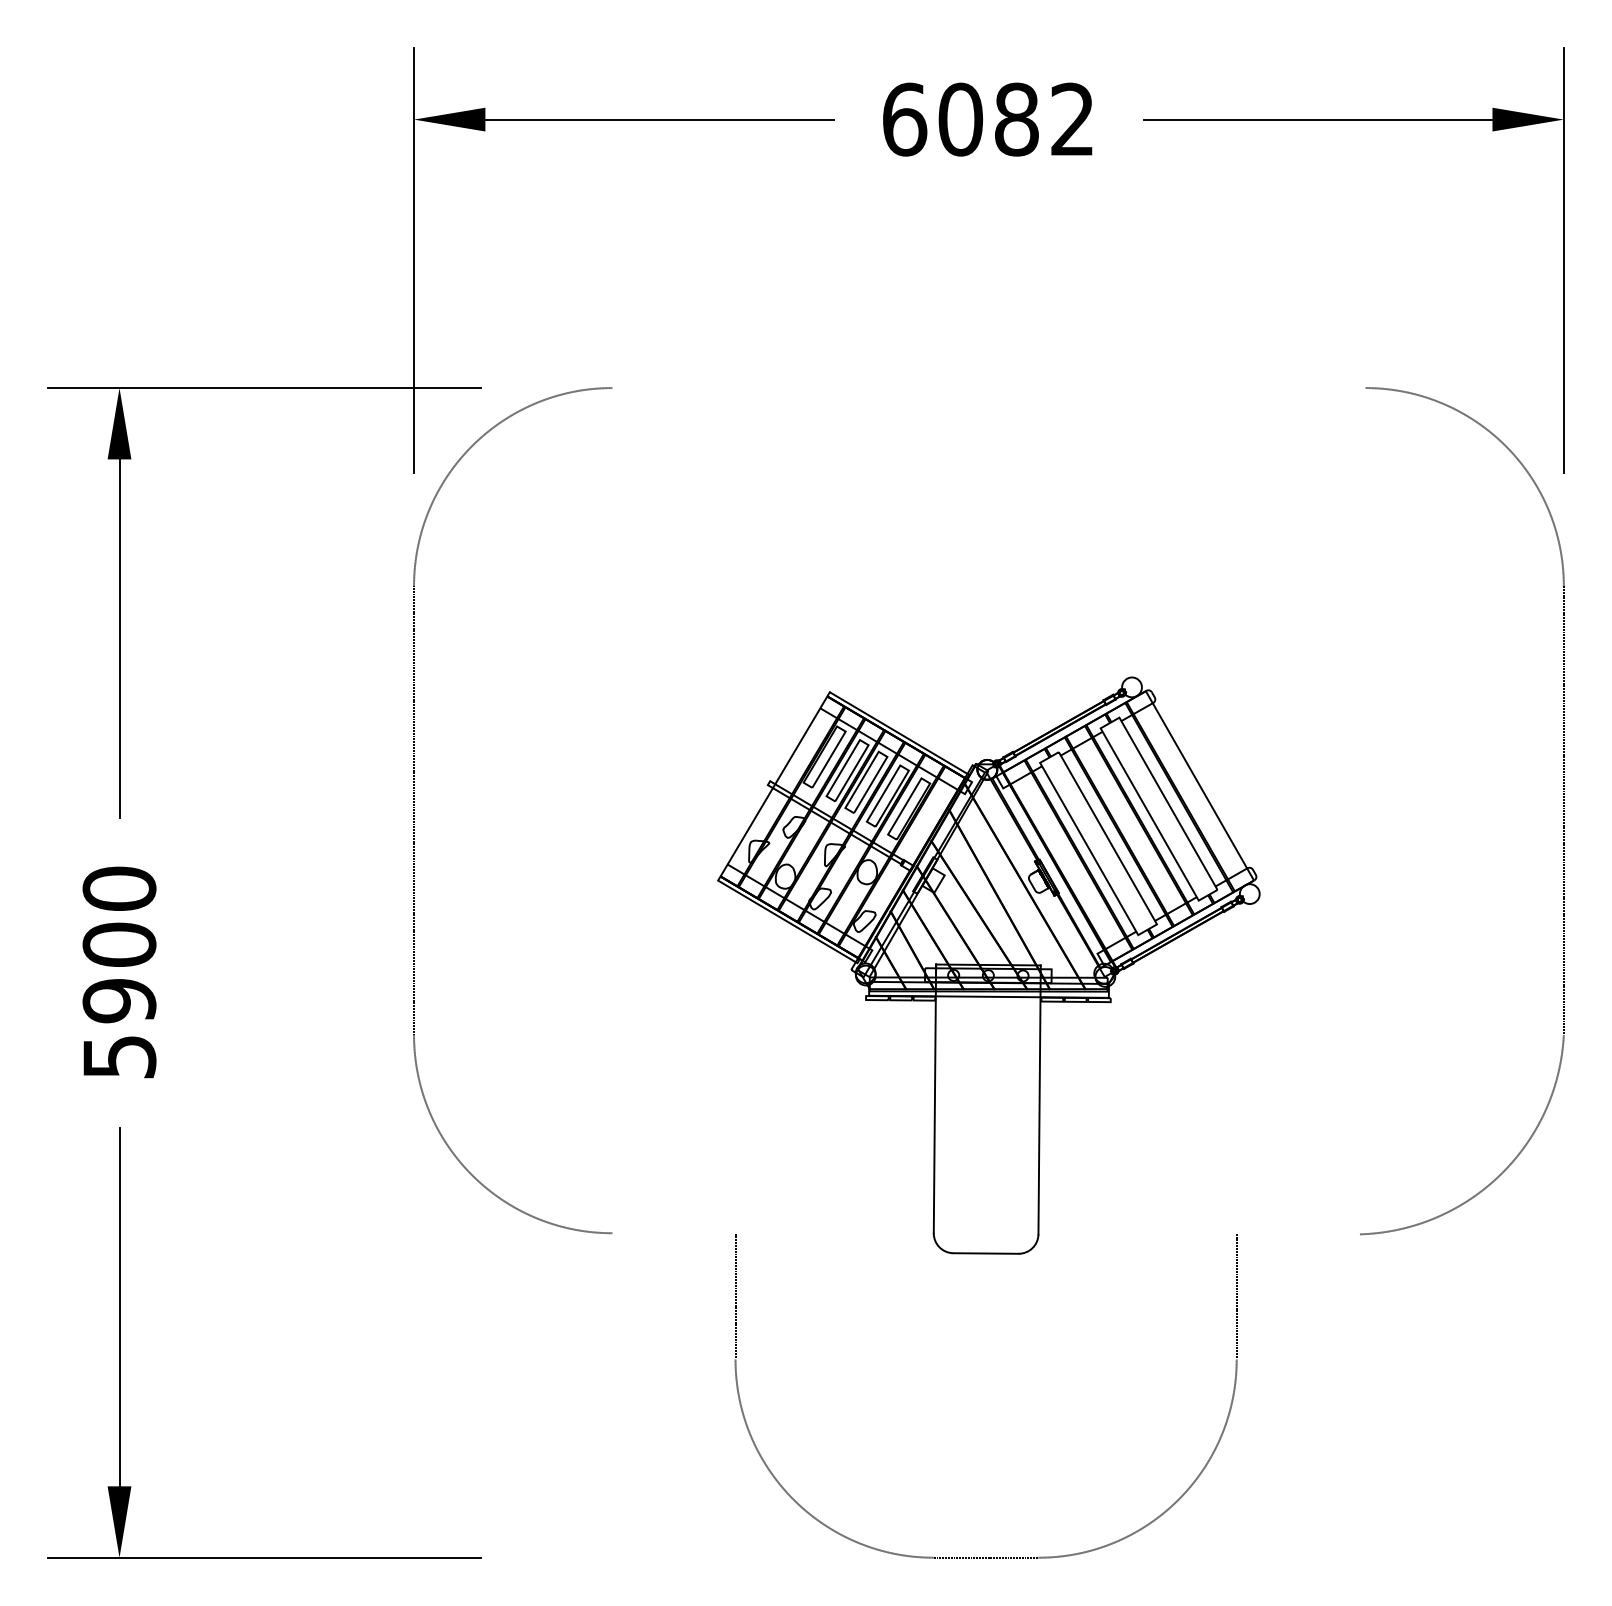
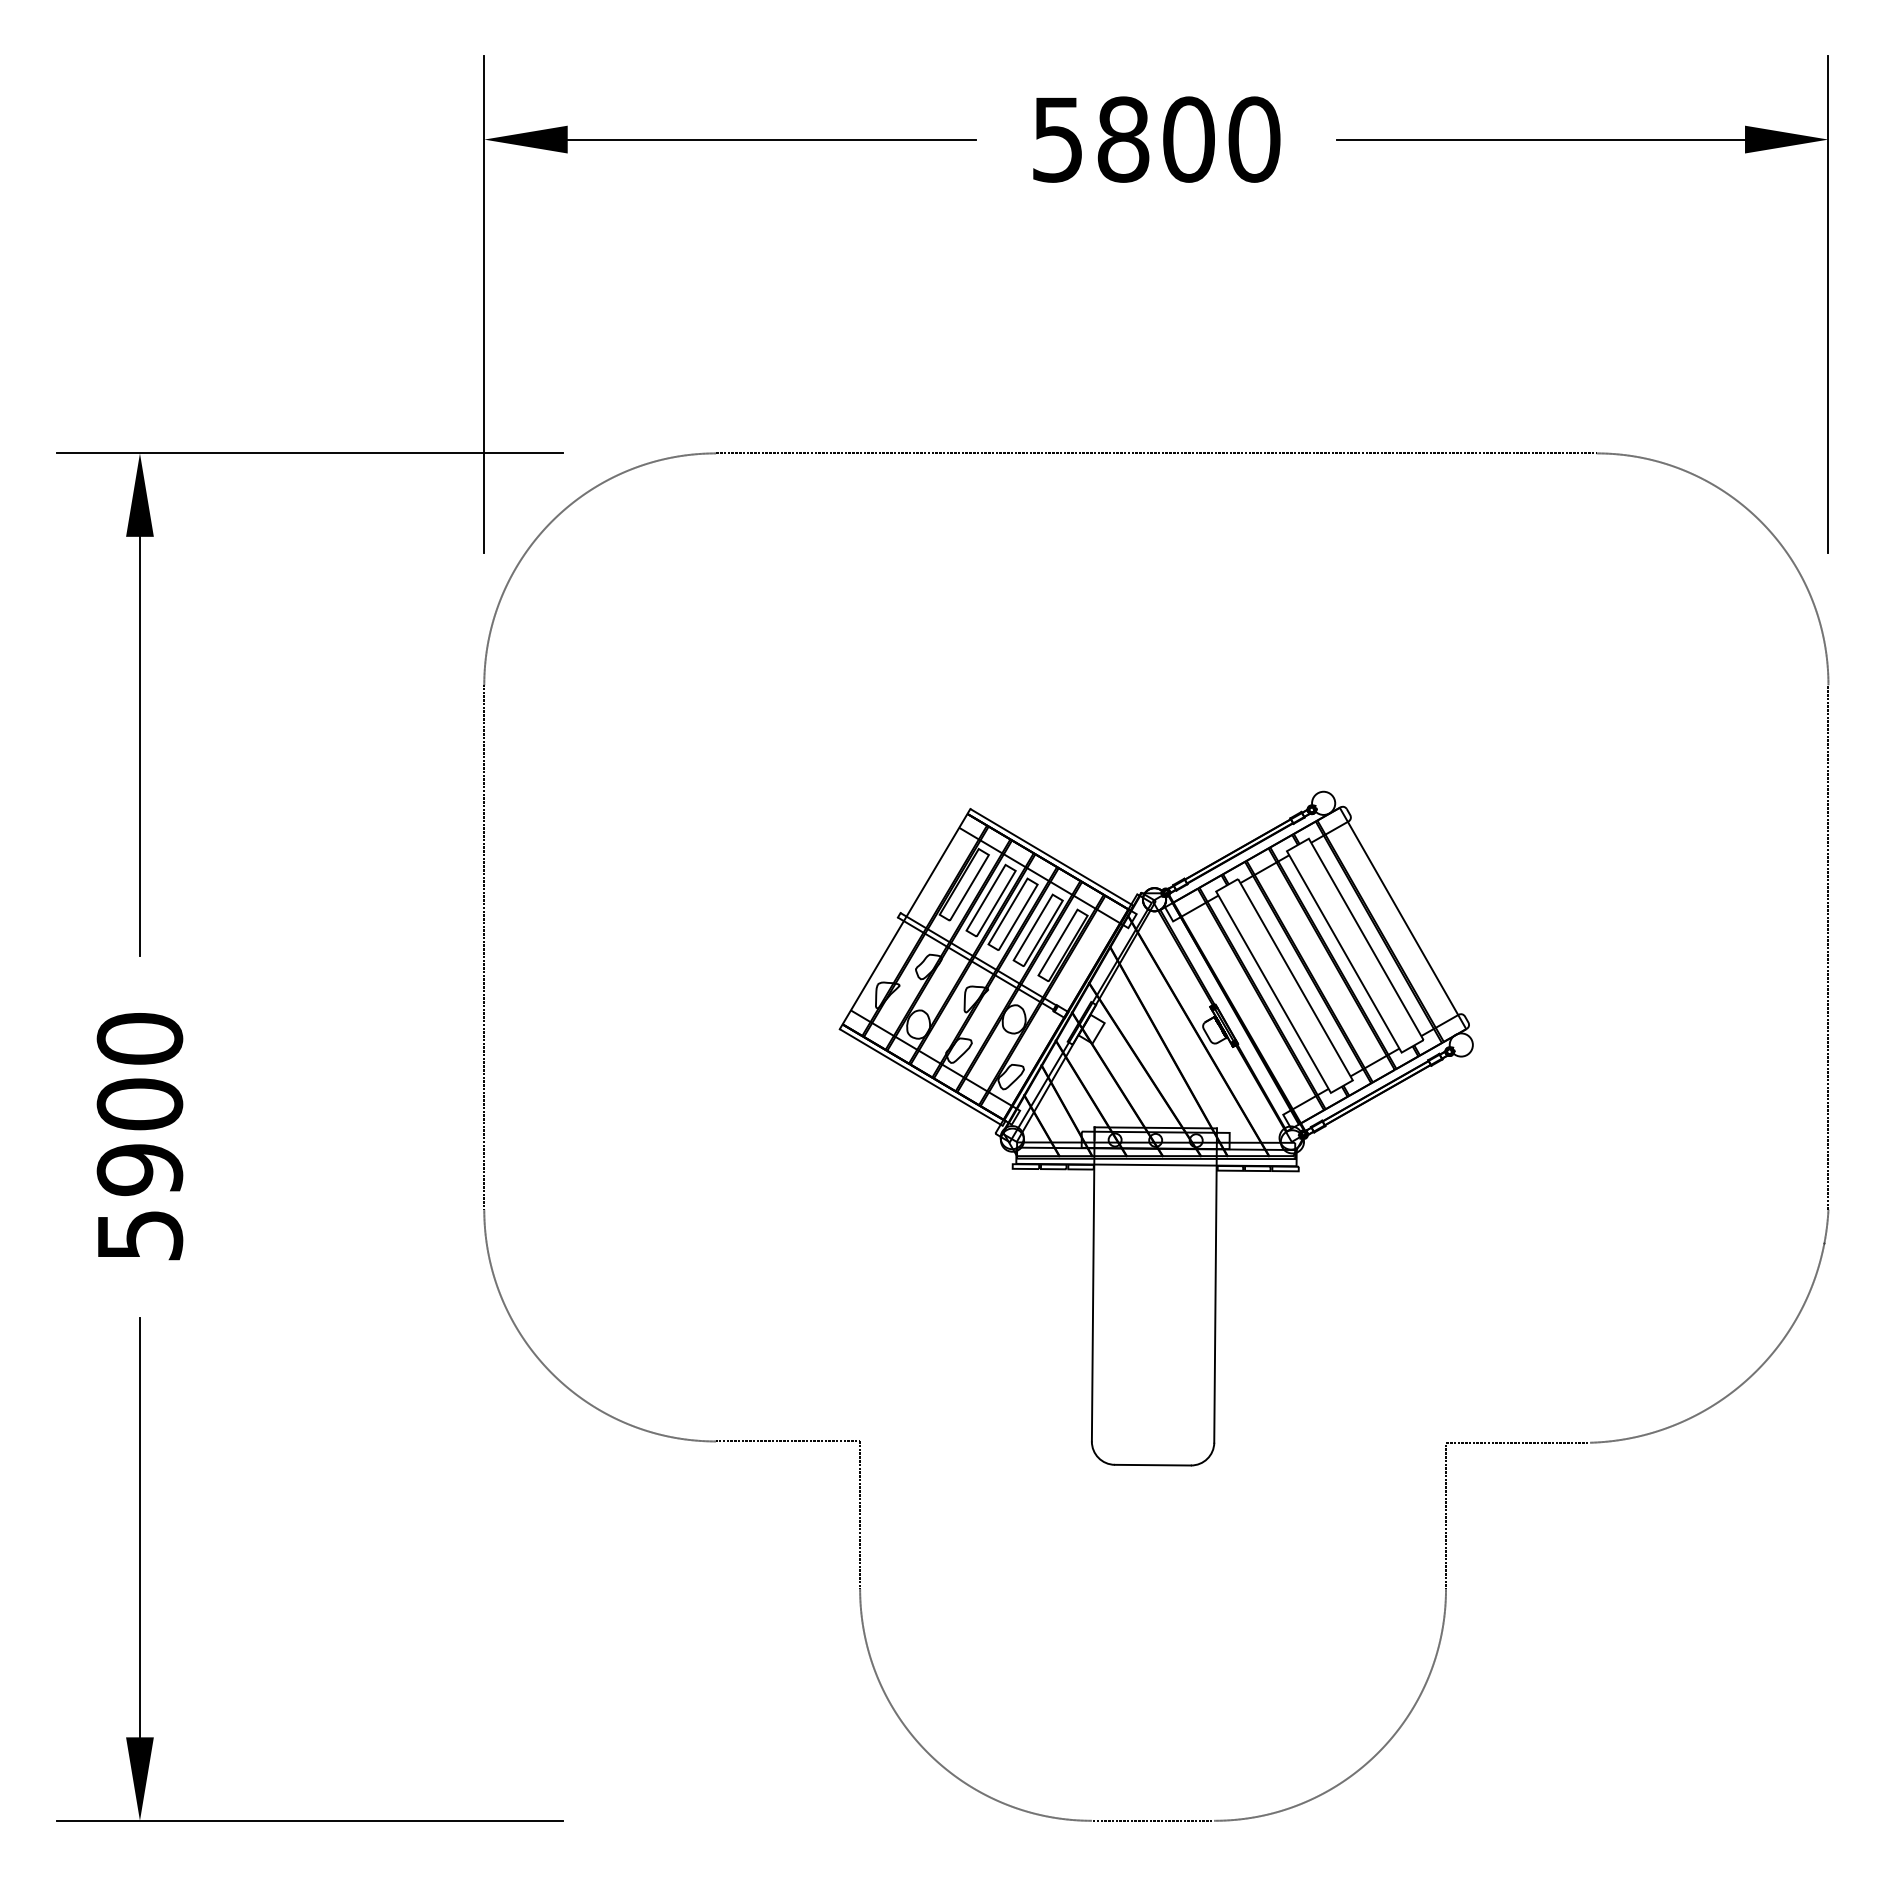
text: (989, 119) -> (1156, 139), 6082 -> 5800
line: (989, 388) -> (1156, 453), added
line: (674, 1233) -> (788, 1441), added
line: (1298, 1234) -> (1518, 1442), added

